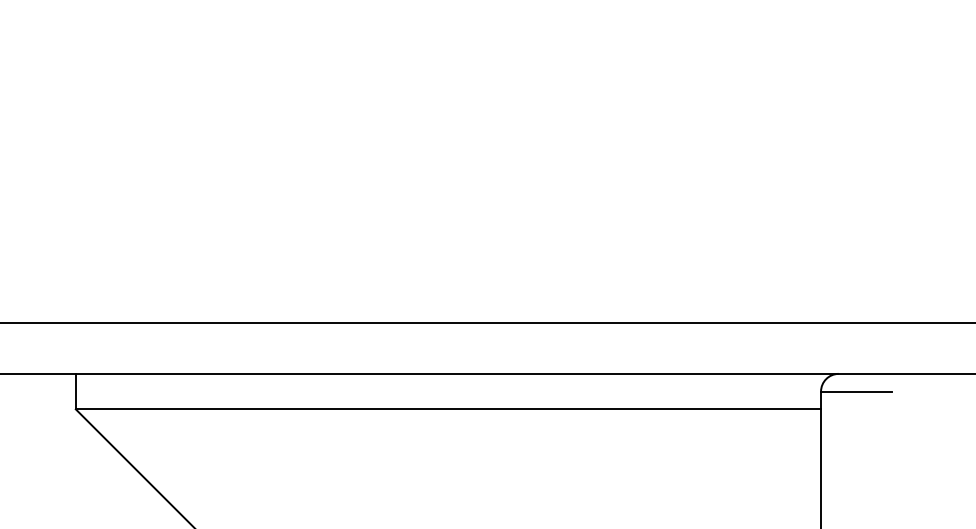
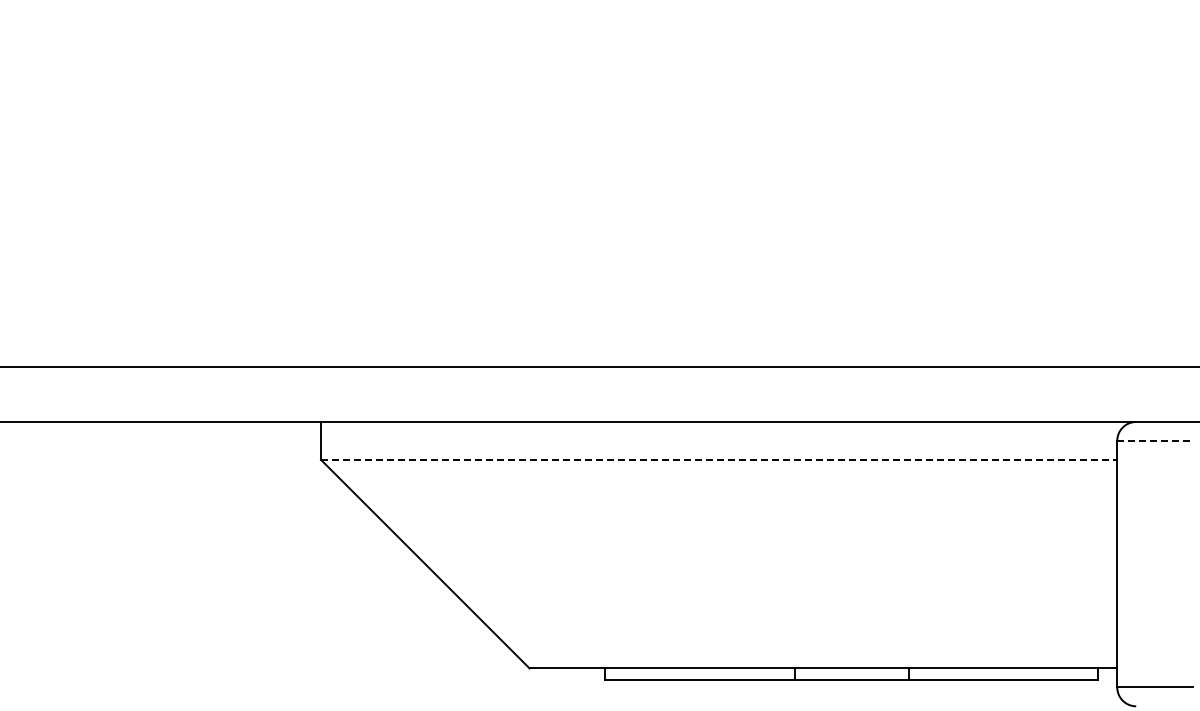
line: (856, 391) -> (1155, 440), solid -> dashed
line: (448, 409) -> (719, 459), solid -> dashed

